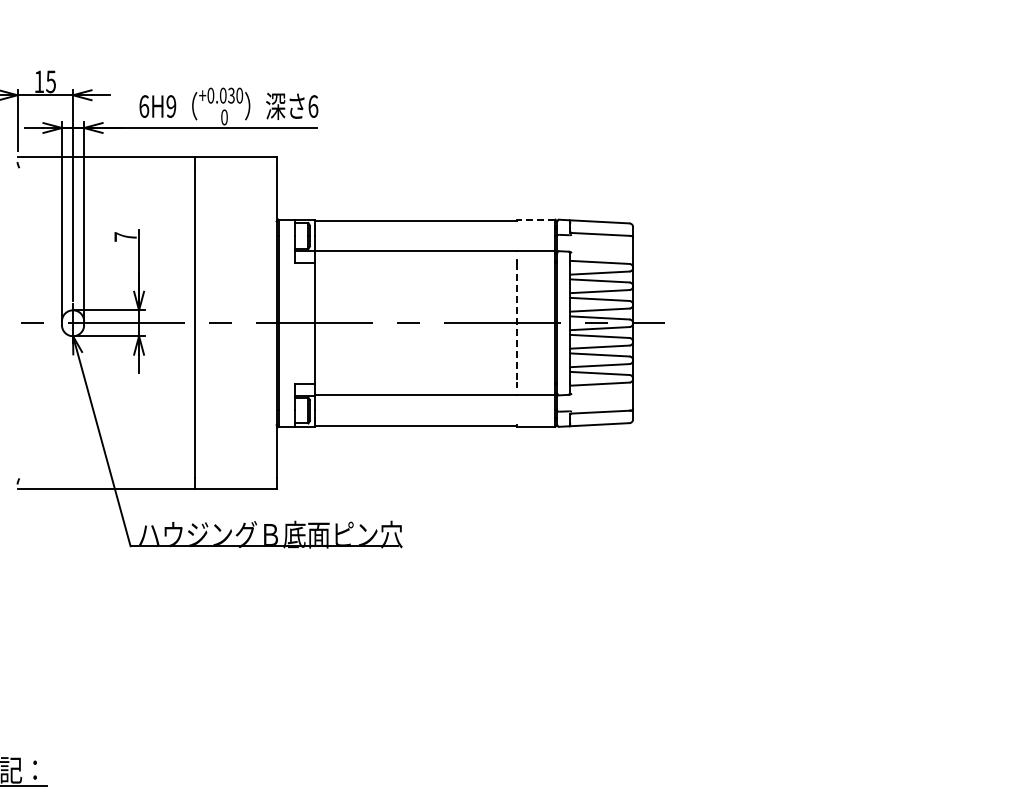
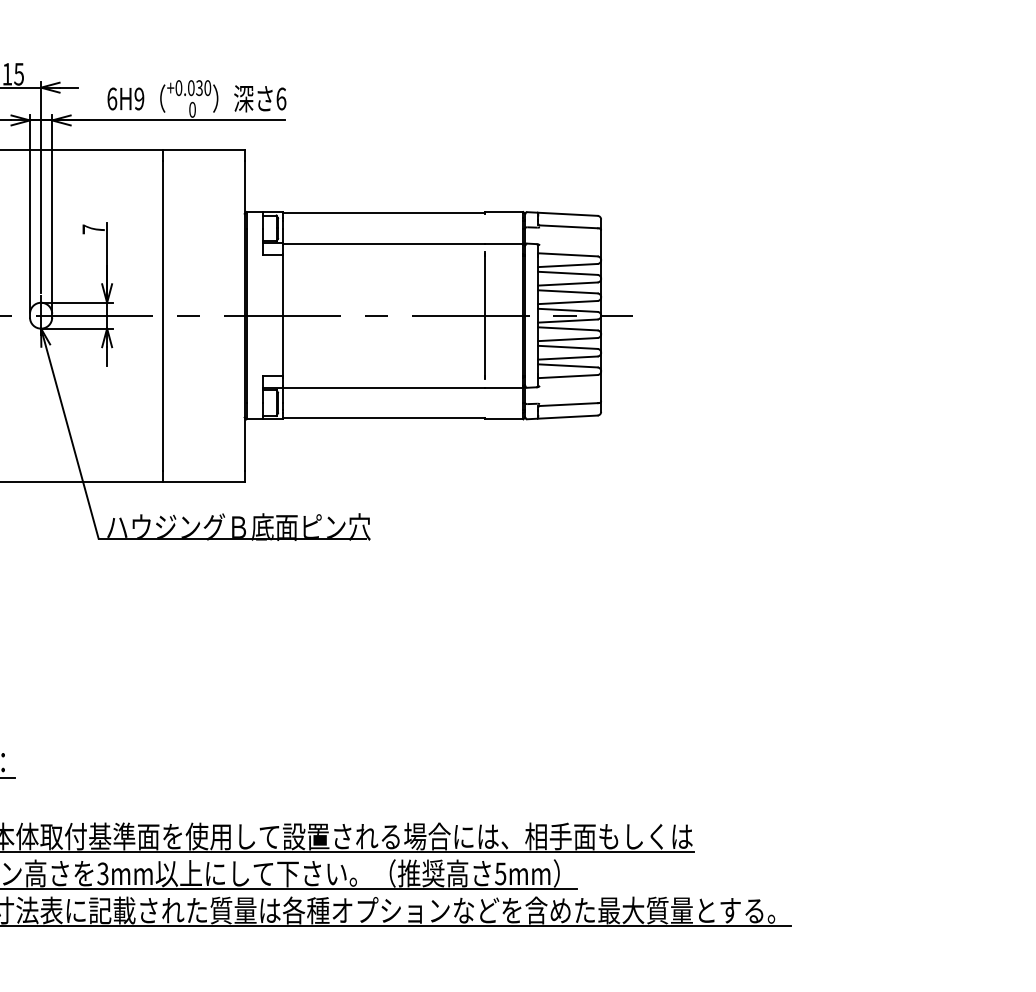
line: (535, 220) -> (503, 212), dashed -> solid
line: (516, 324) -> (484, 316), dashed -> solid

